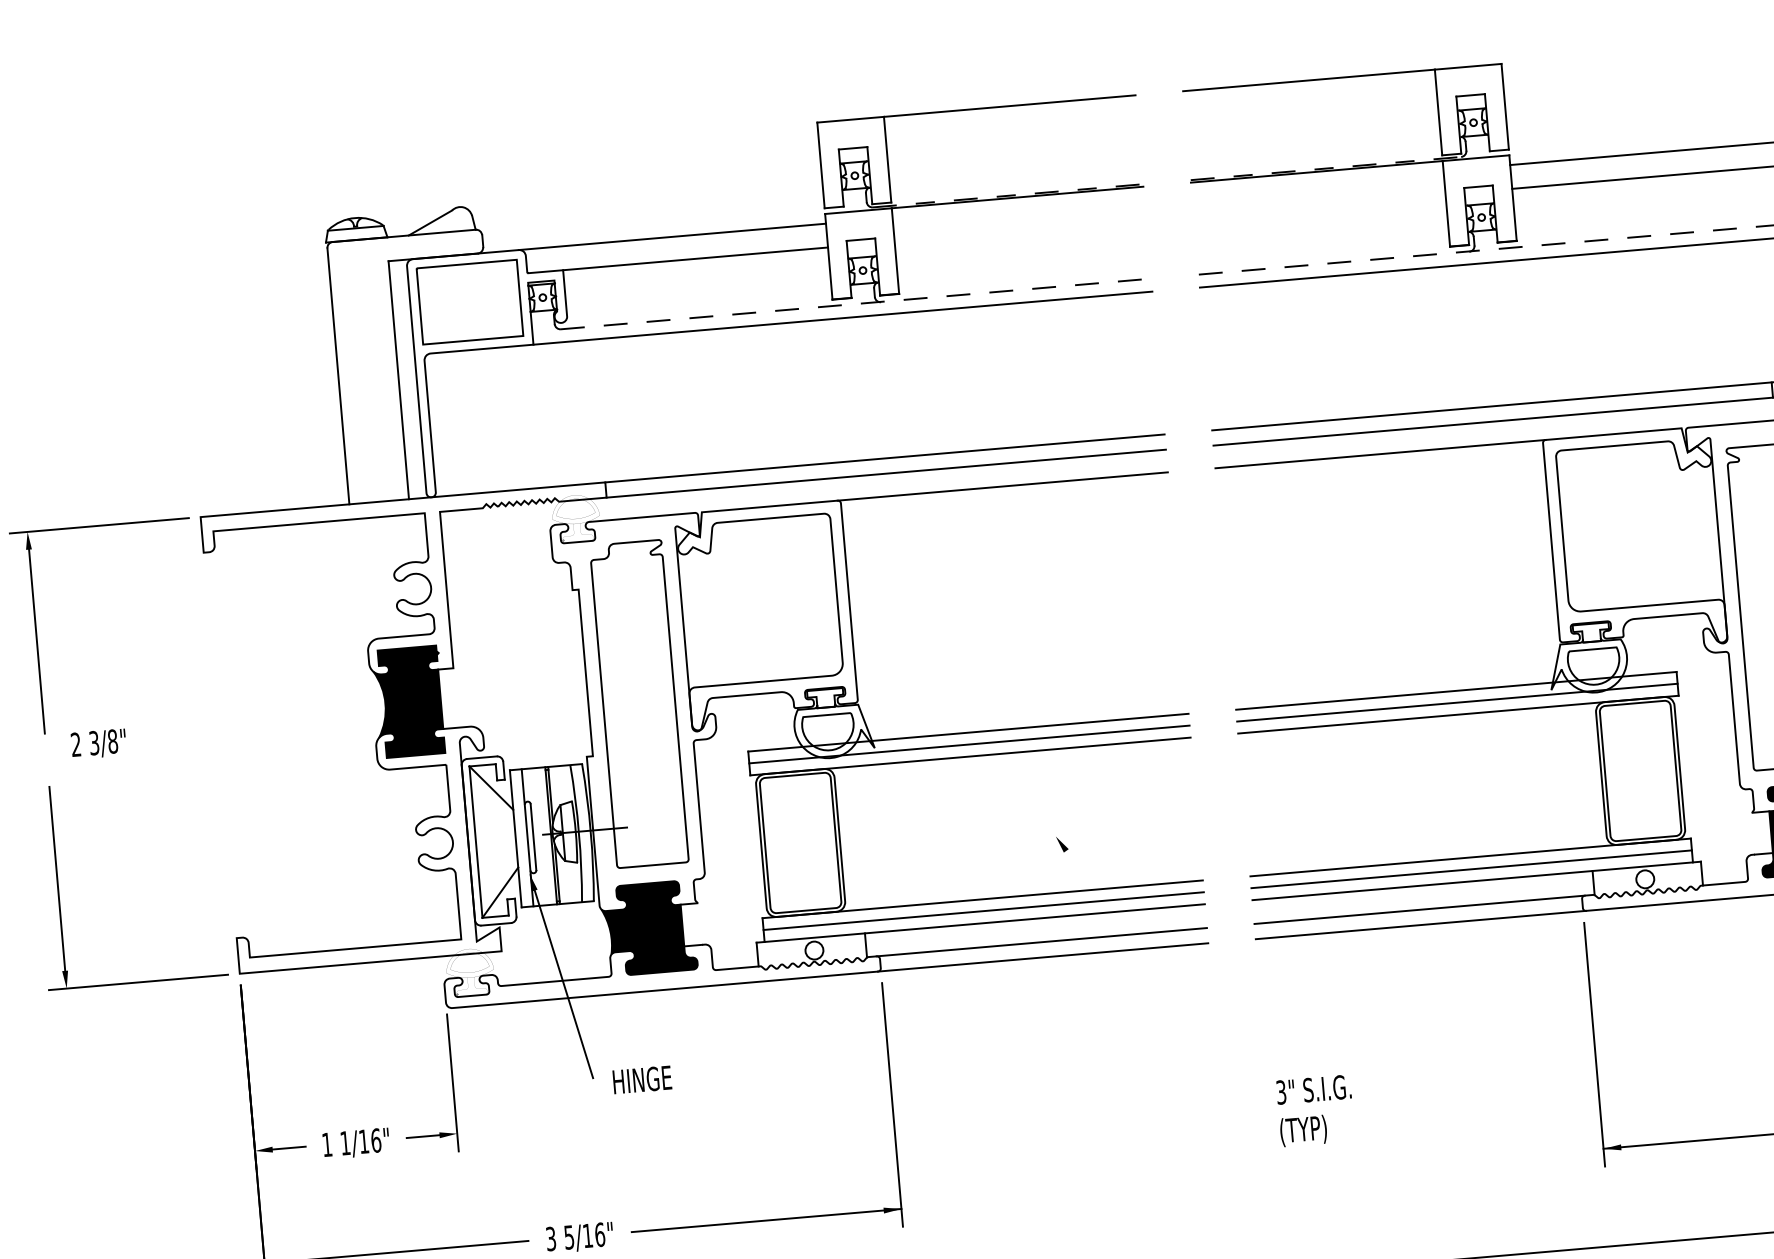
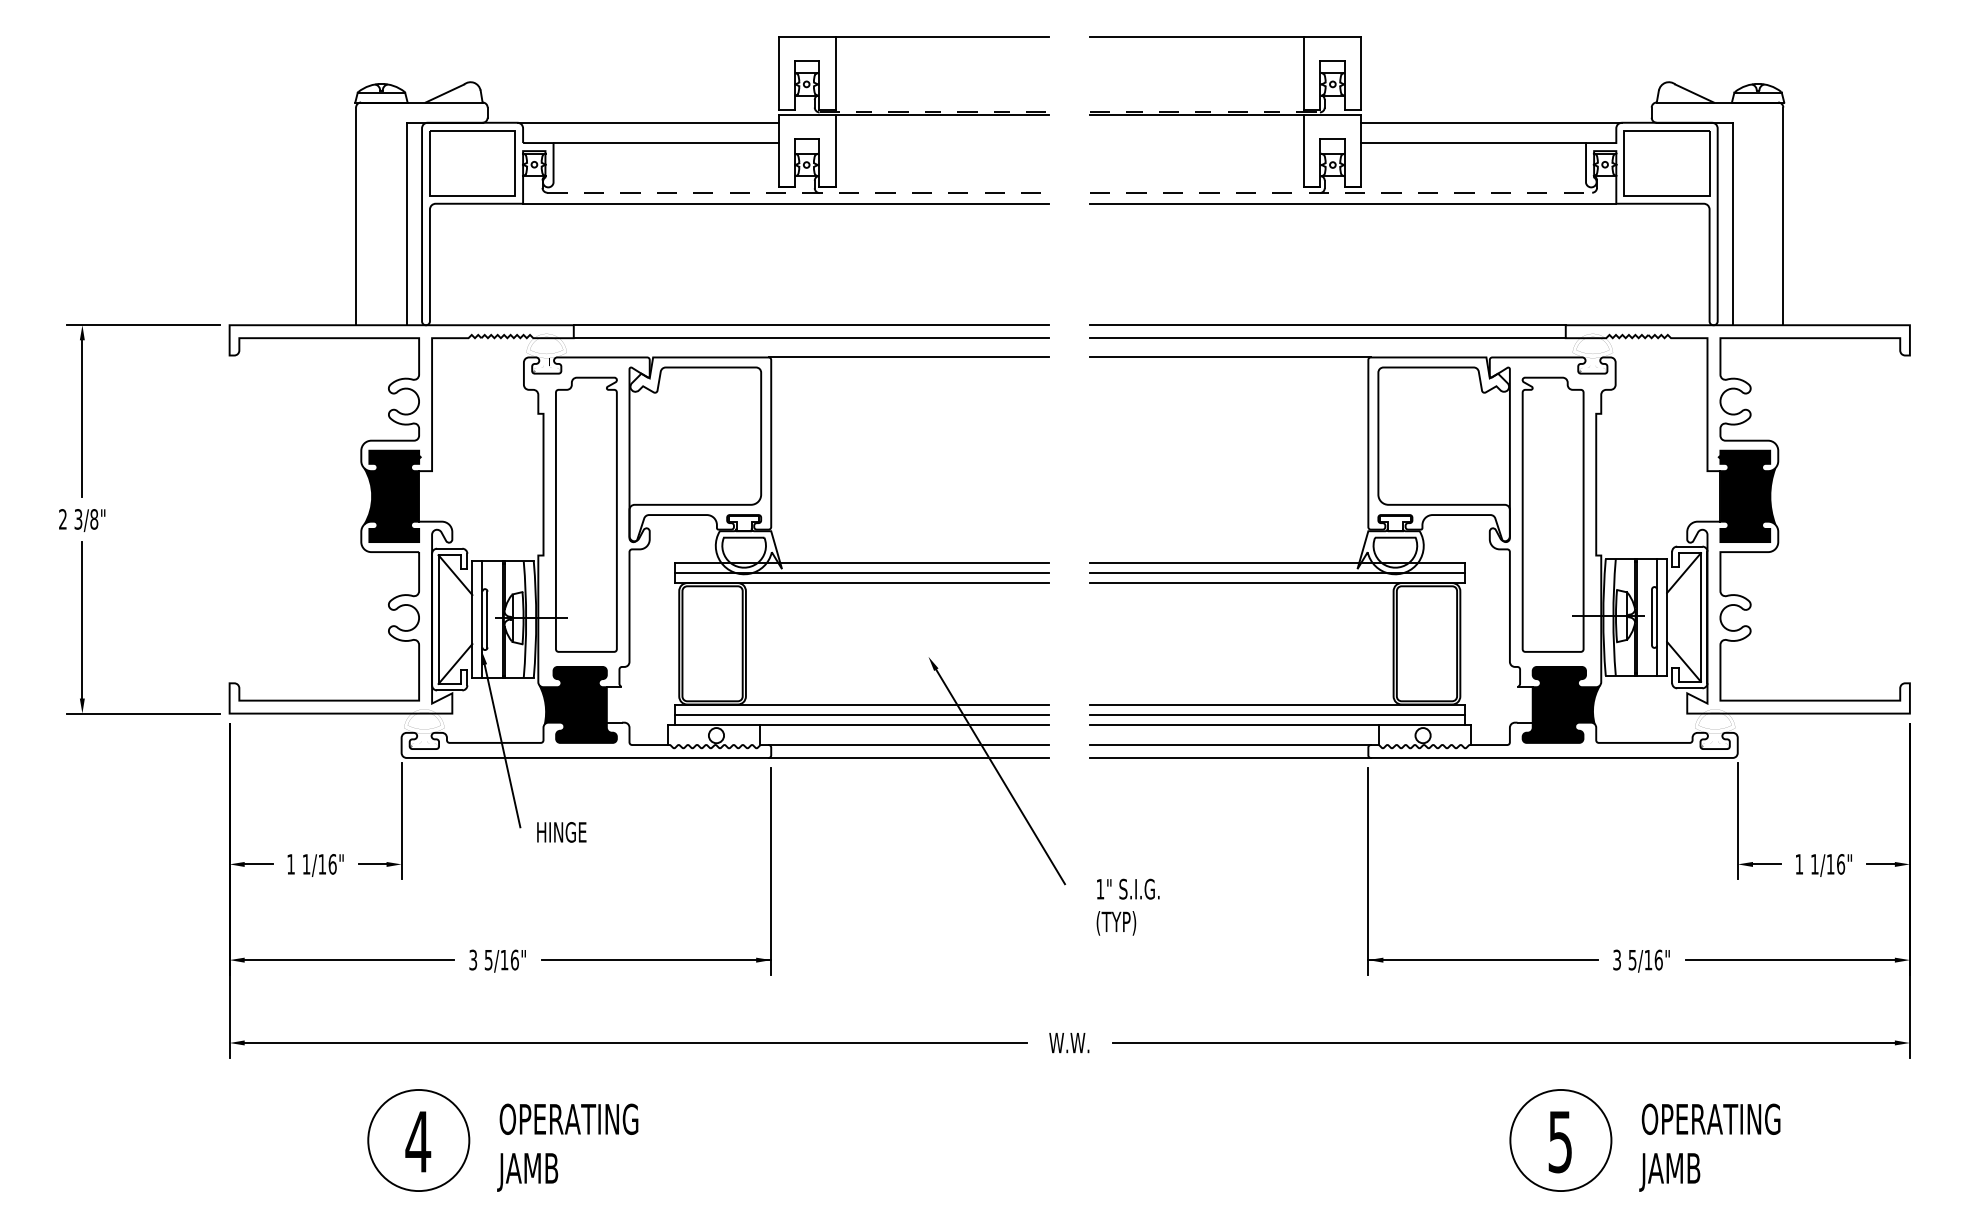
text: (99, 744) -> (82, 520), moved
line: (1152, 970) -> (1000, 776), added
text: (1281, 1091) -> (1100, 888), 3" -> 1"

